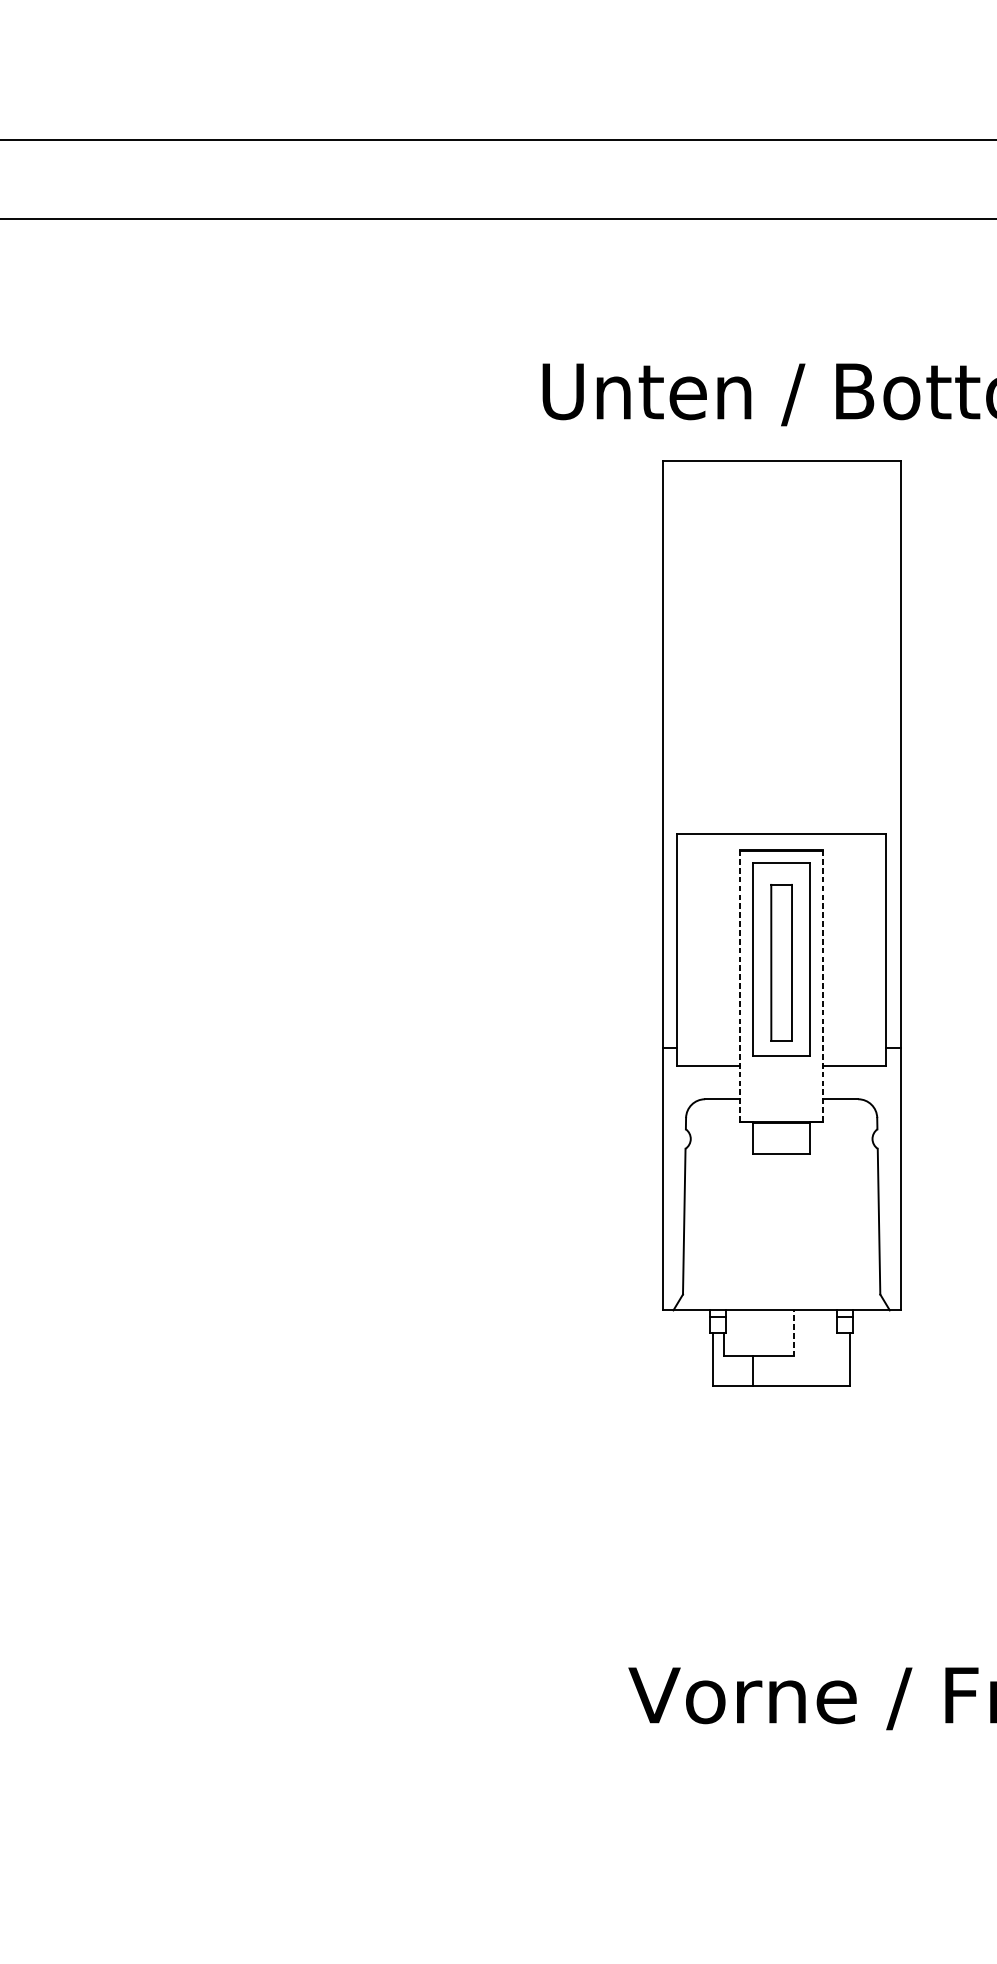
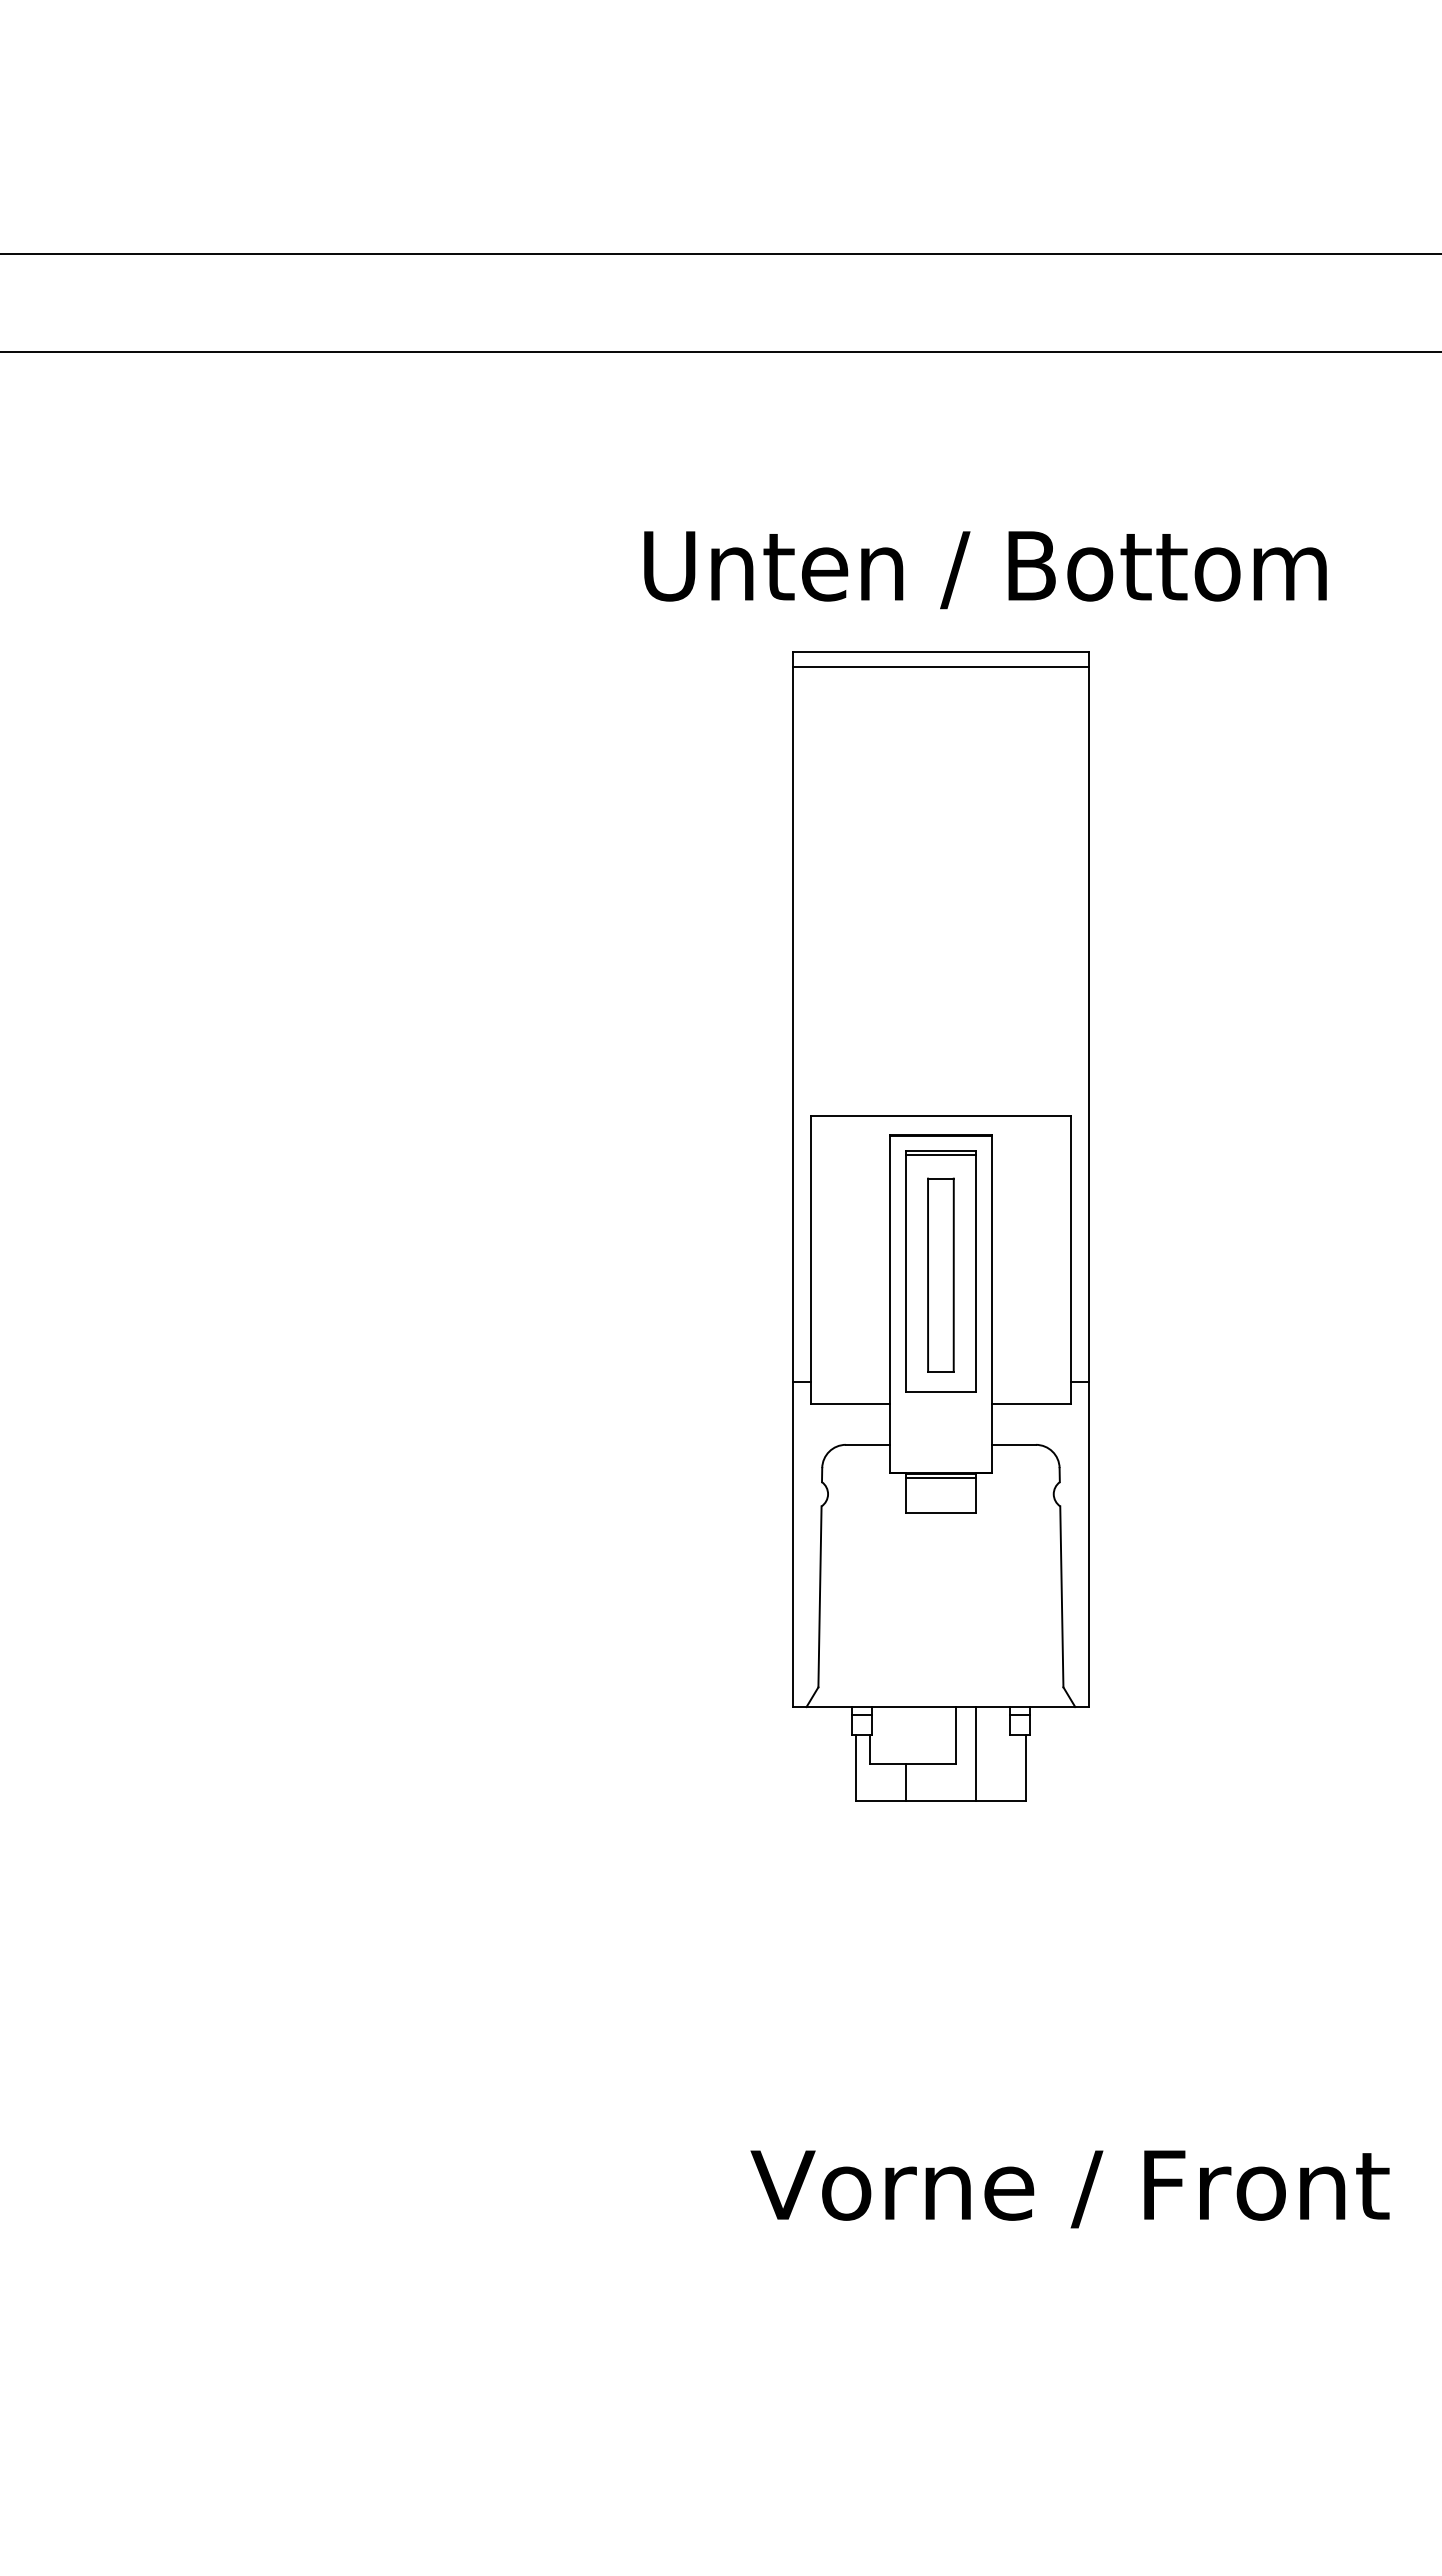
line: (781, 472) -> (940, 666), added
line: (781, 866) -> (940, 1155), added
line: (740, 986) -> (889, 1304), dashed -> solid
line: (822, 986) -> (991, 1304), dashed -> solid
line: (781, 1126) -> (940, 1478), added
line: (793, 1333) -> (955, 1735), dashed -> solid
line: (810, 1347) -> (976, 1753), added

